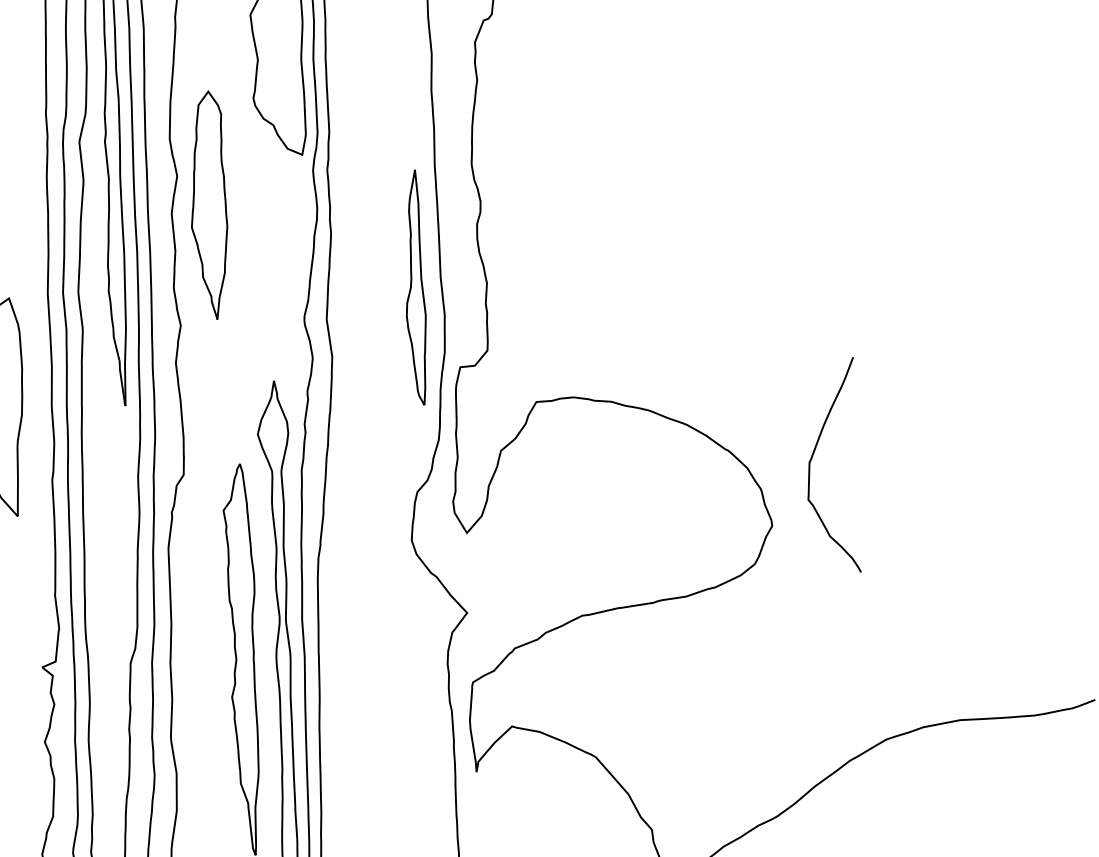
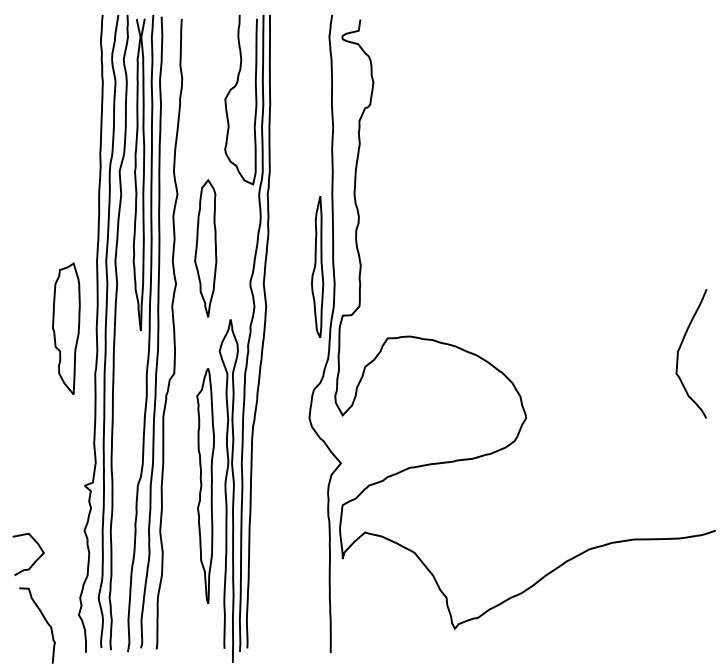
part: (208, 205) -> (205, 248), moved
curve: (813, 457) -> (680, 348), moved

